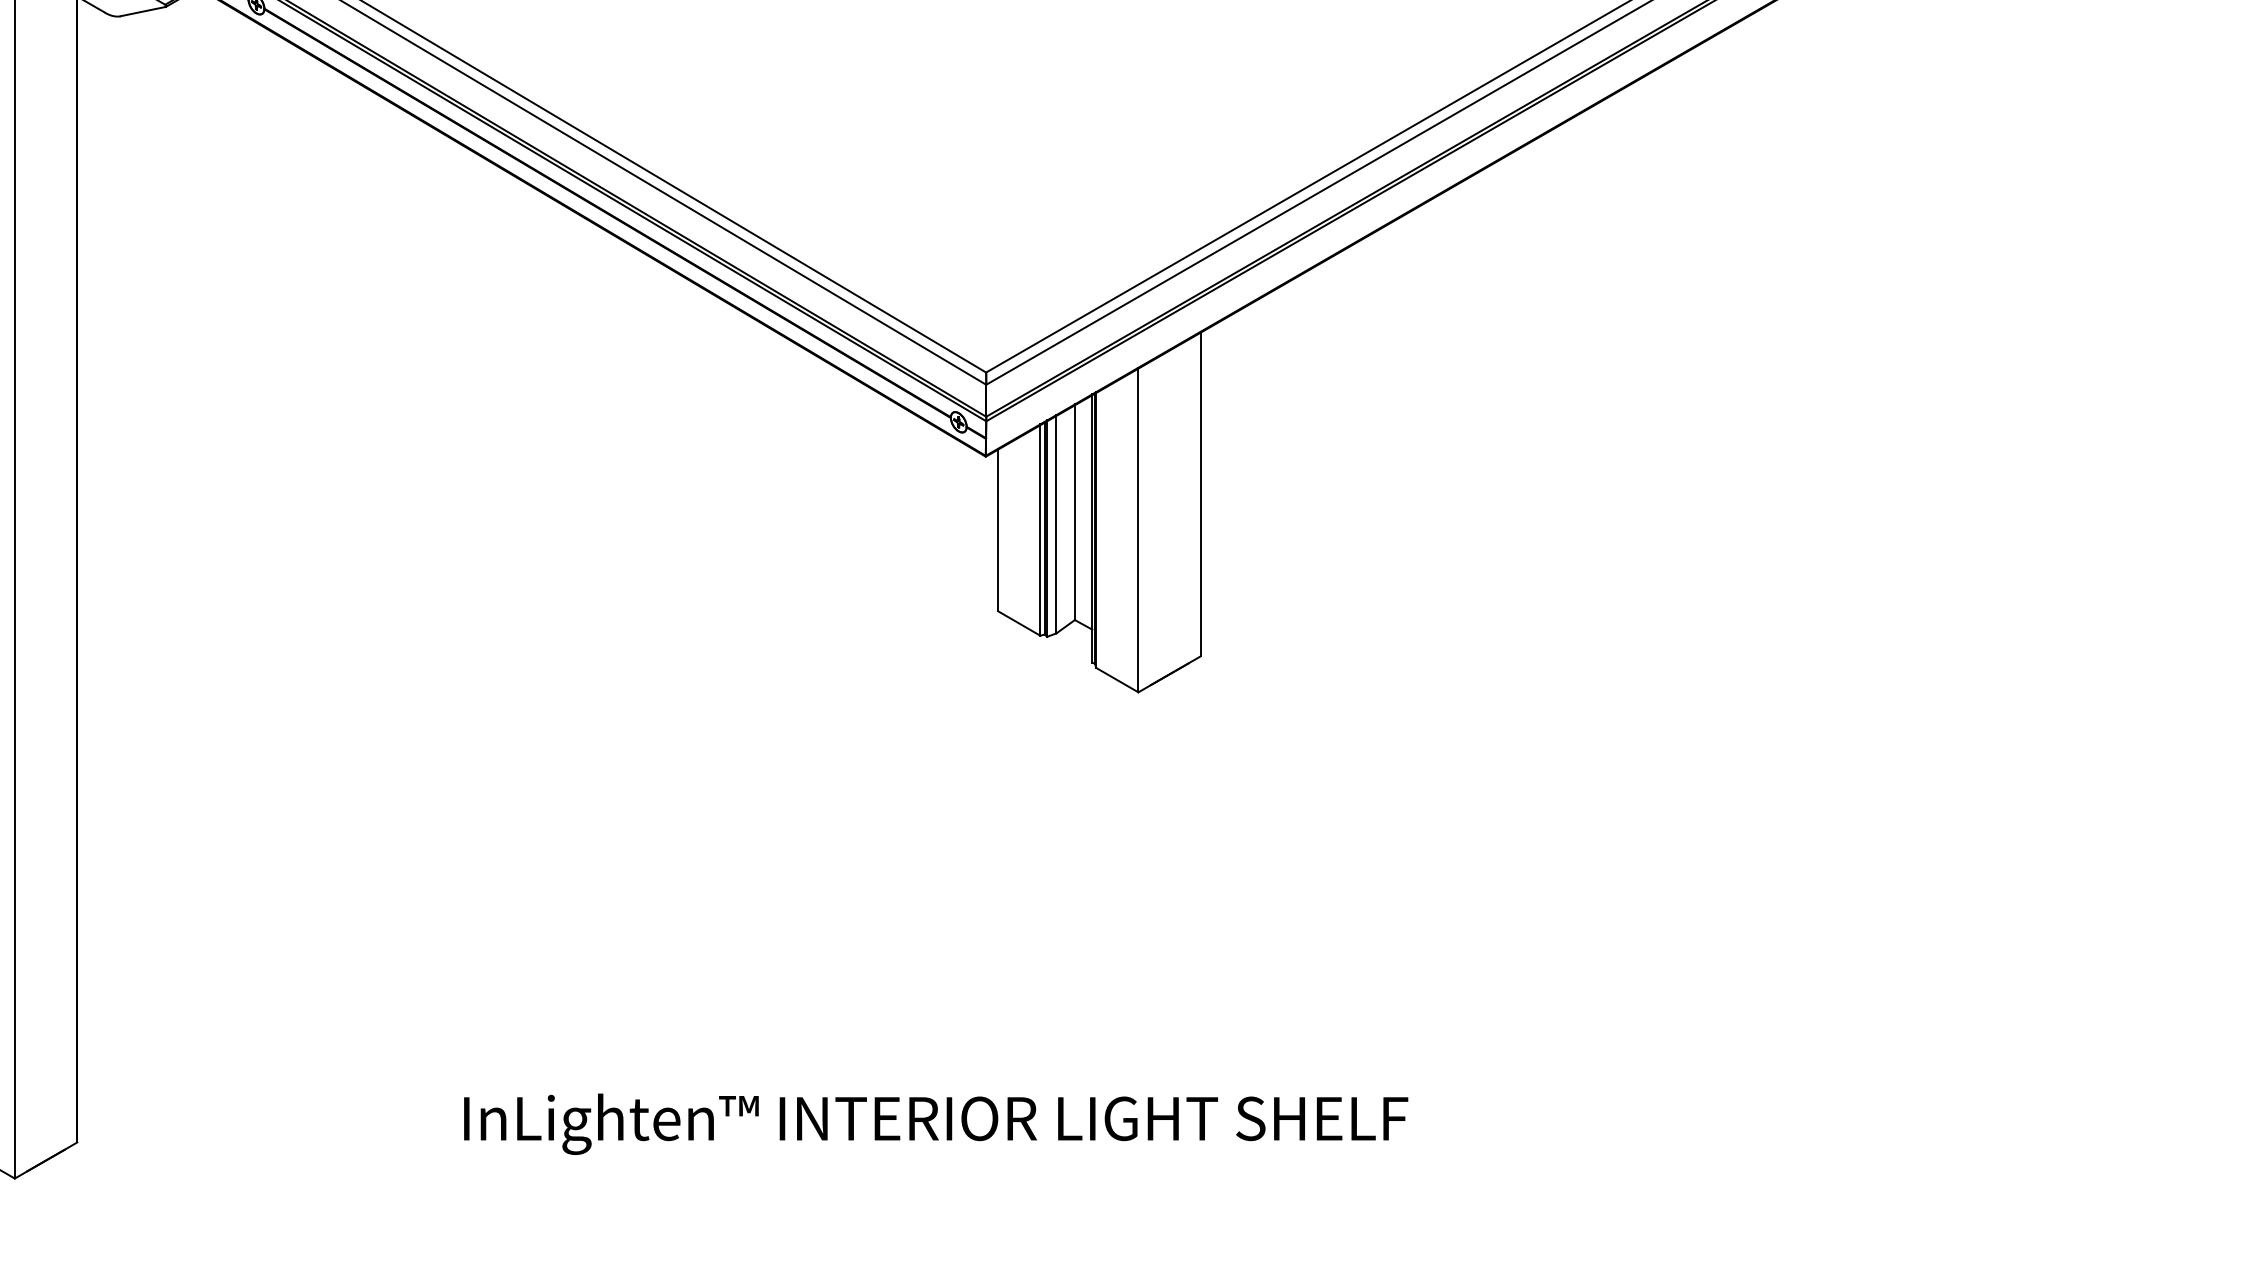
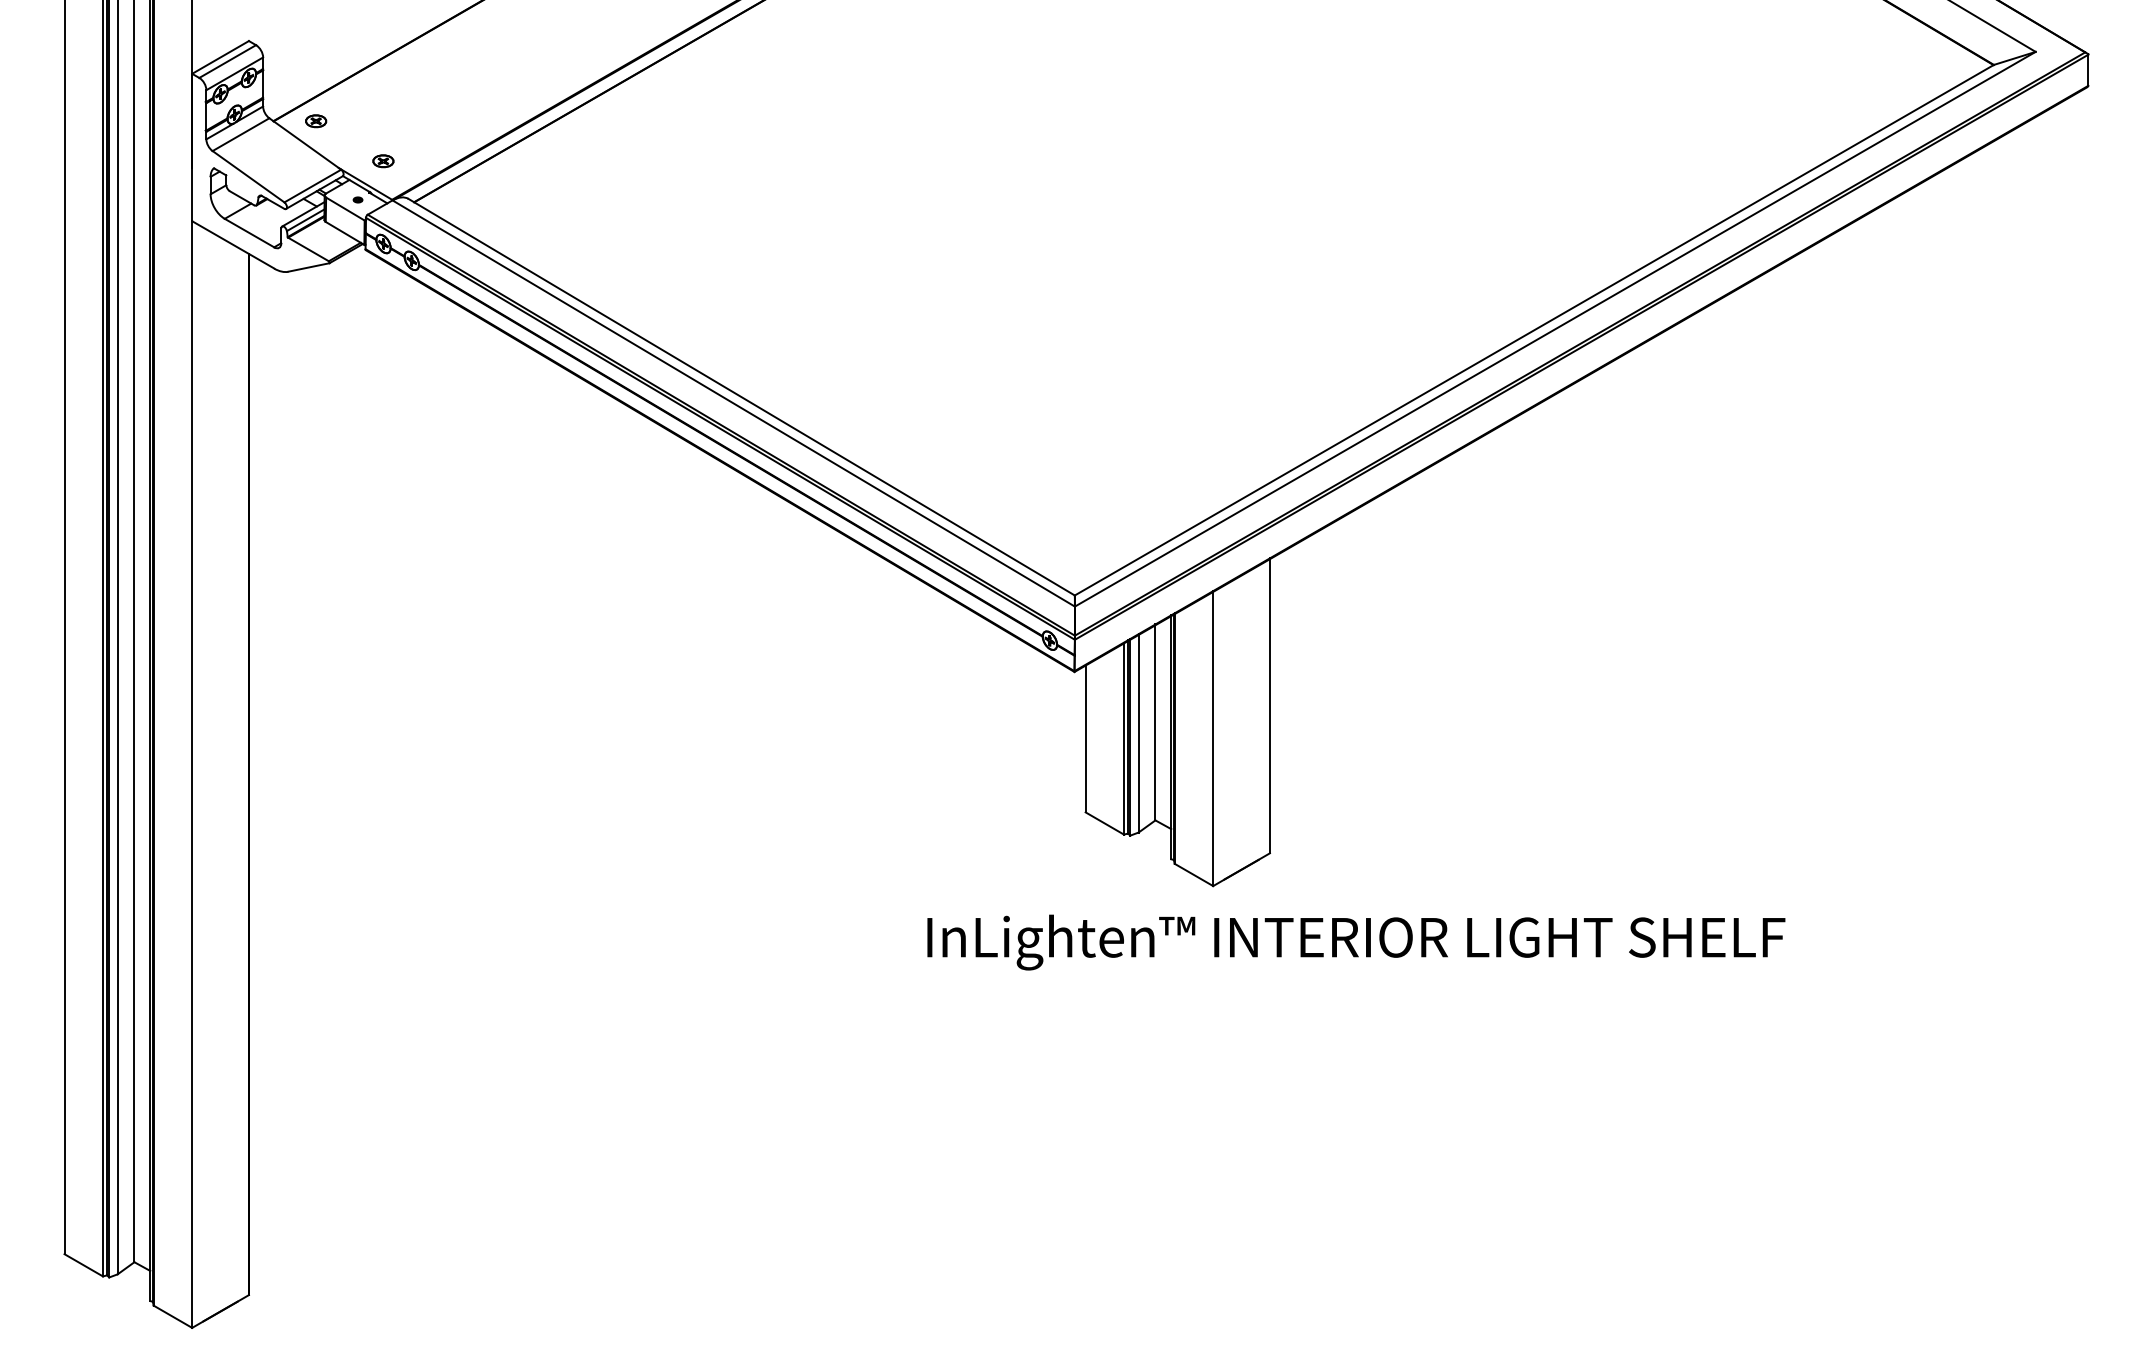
text: (936, 1124) -> (1356, 942), moved

